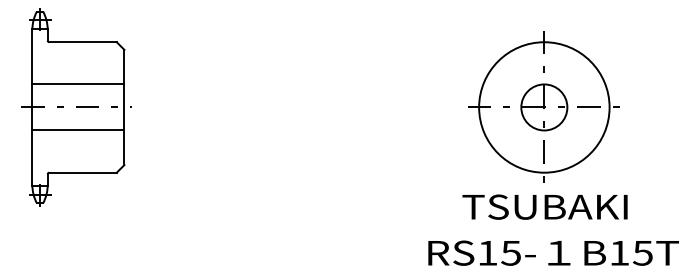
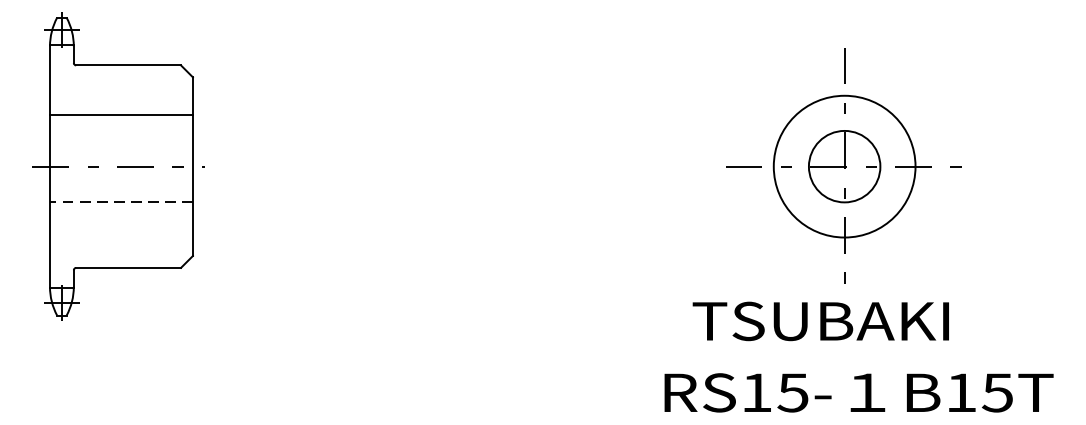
line: (78, 84) -> (121, 115), moved
circle: (544, 107) -> (844, 166), size x0.7
line: (77, 130) -> (120, 202), solid -> dashed
text: (544, 206) -> (820, 320), moved

